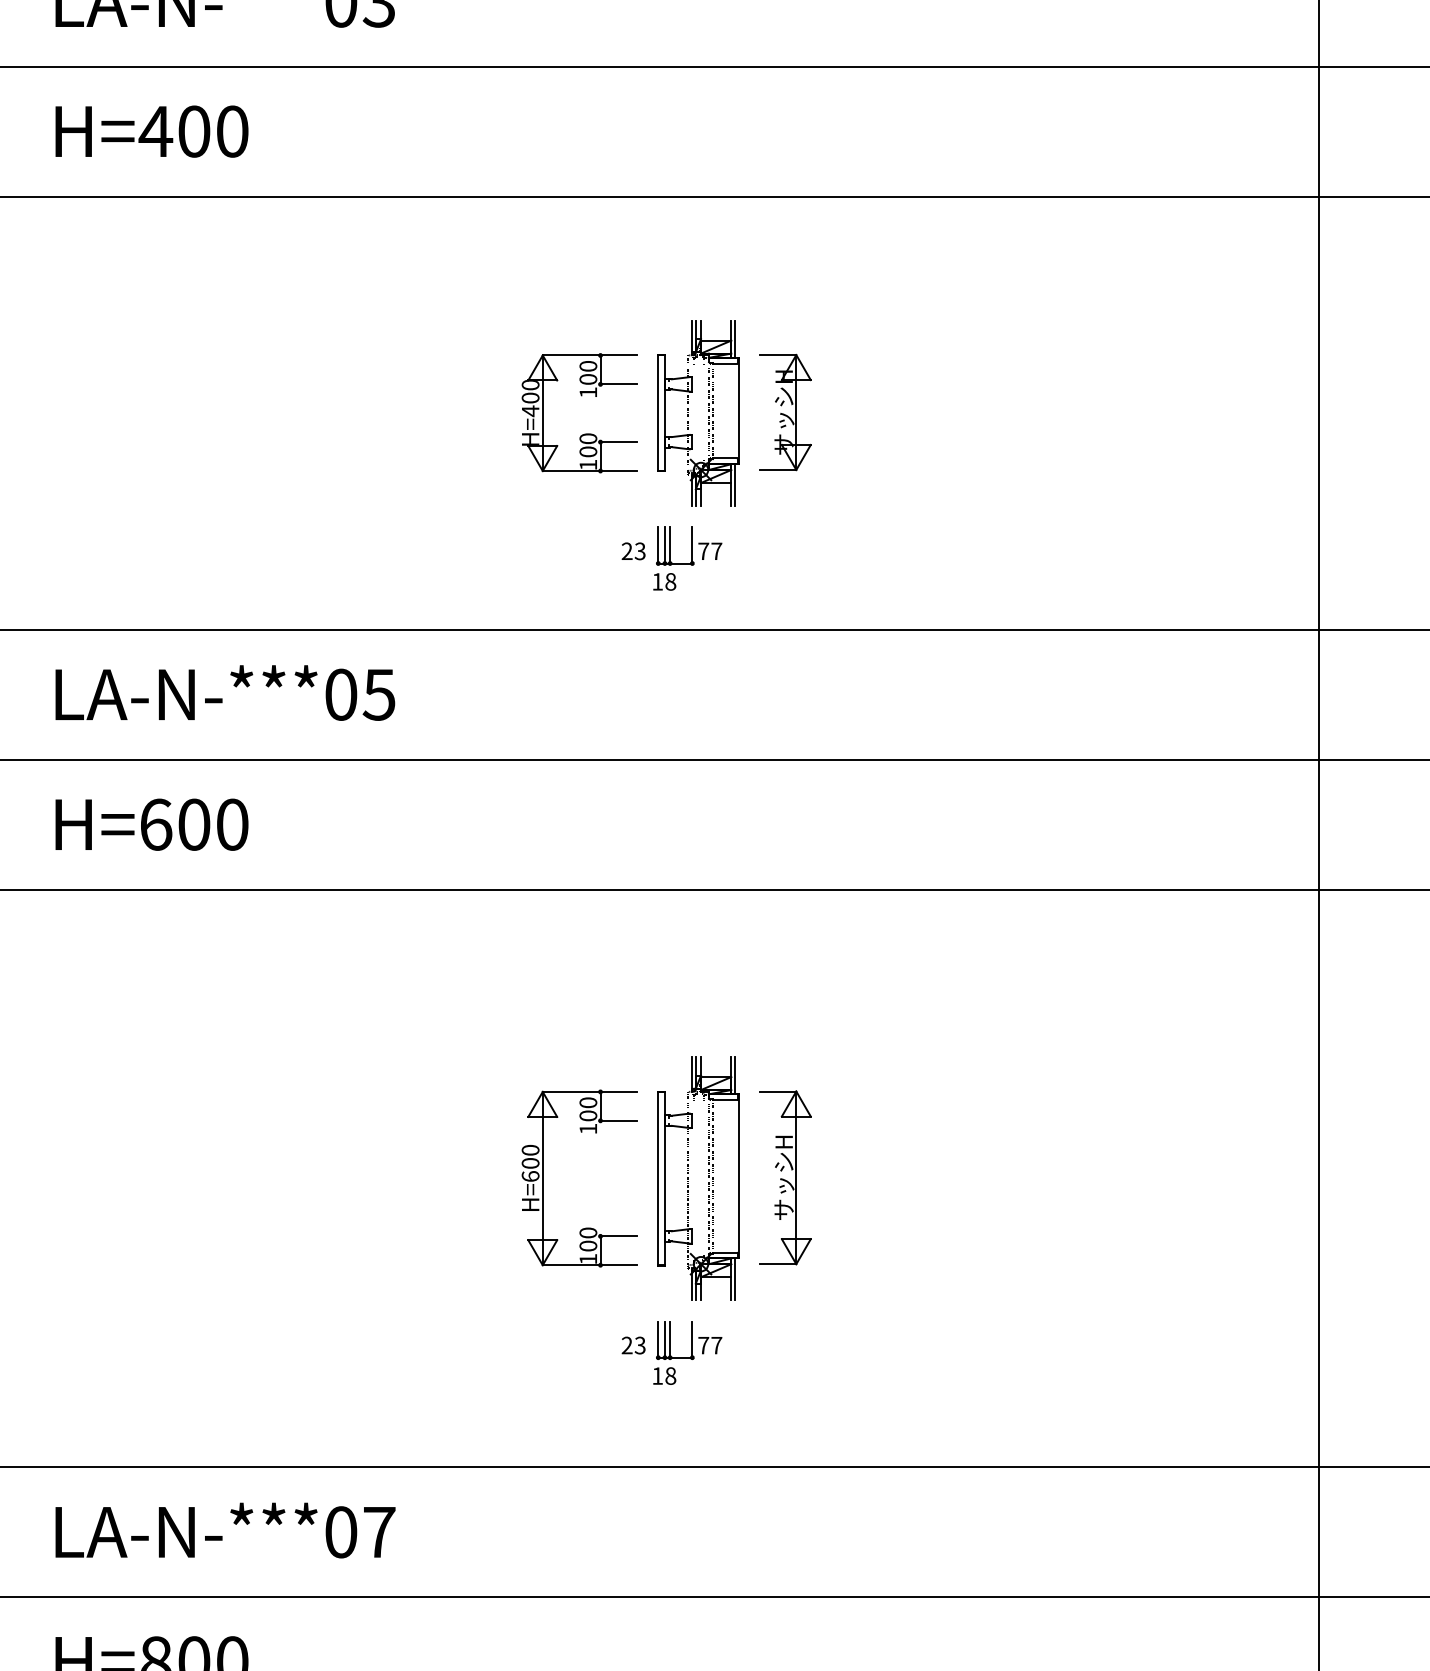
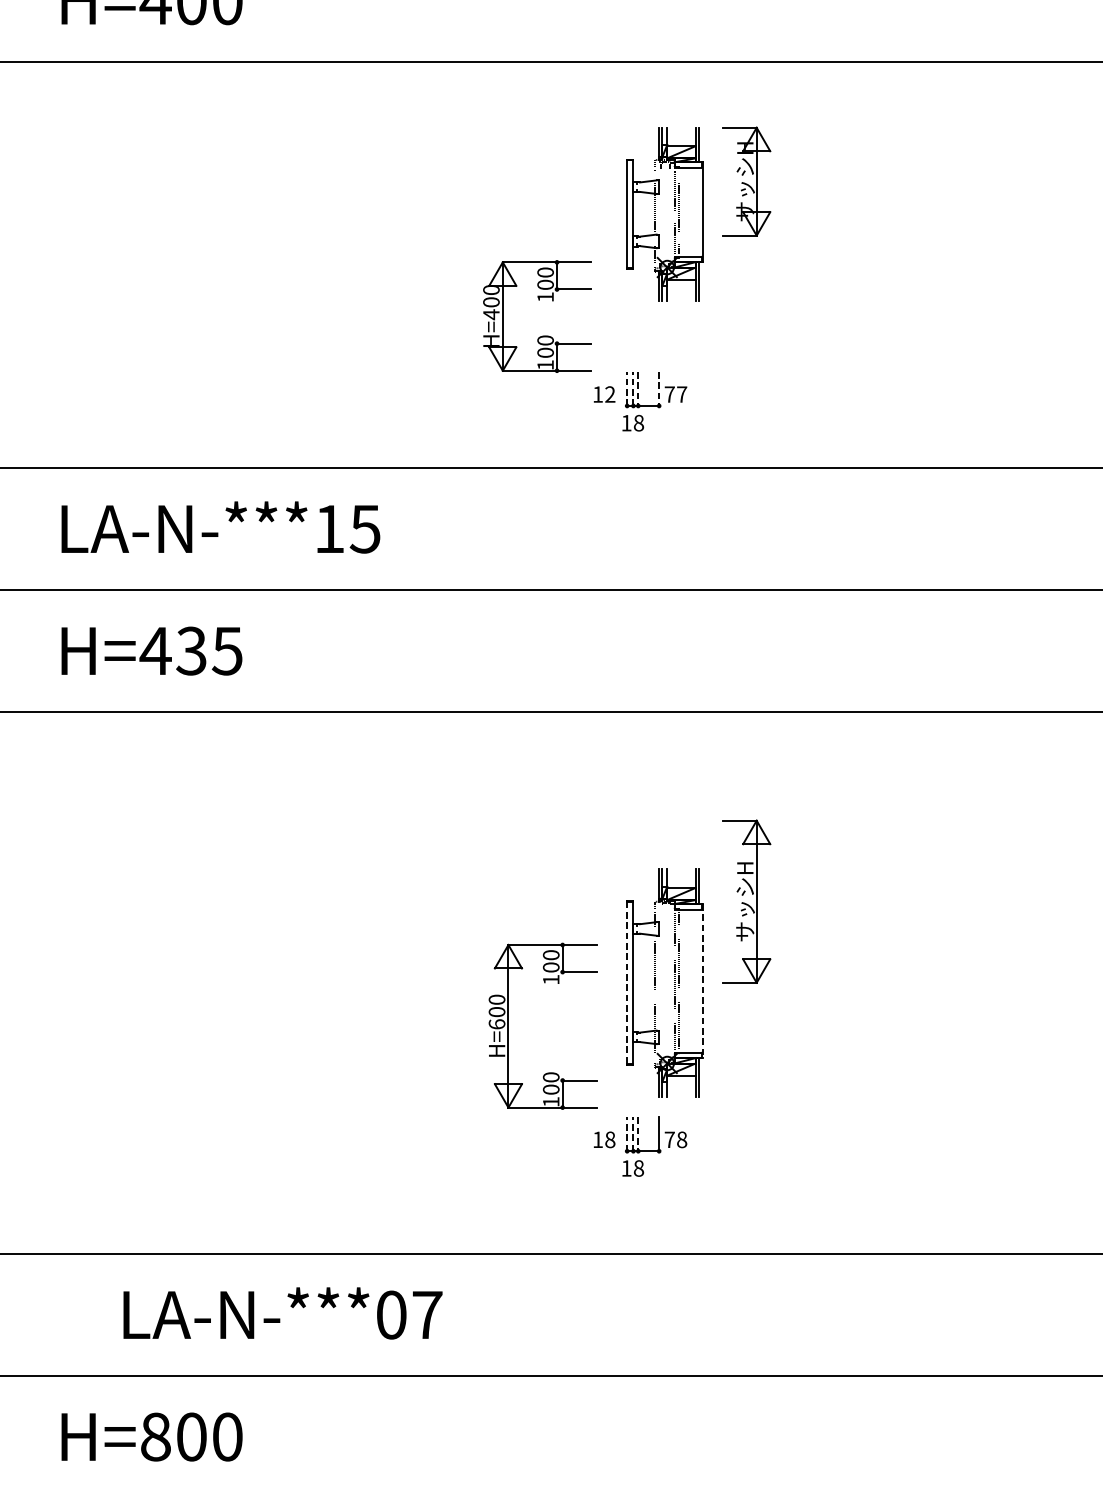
part: (581, 396) -> (539, 300), moved
part: (688, 412) -> (655, 213), moved
part: (785, 412) -> (746, 181), moved
line: (658, 544) -> (627, 388), solid -> dashed
line: (664, 544) -> (633, 388), solid -> dashed
line: (670, 545) -> (638, 389), solid -> dashed
line: (692, 545) -> (659, 389), solid -> dashed
text: (633, 551) -> (603, 394), 23 -> 12
text: (341, 694) -> (329, 528), LA-N-***05 -> LA-N-***15
text: (193, 824) -> (191, 650), H=600 -> H=435
line: (738, 1176) -> (702, 981), solid -> dashed
part: (785, 1177) -> (746, 901), moved
part: (543, 1178) -> (509, 1026), moved
line: (658, 1178) -> (627, 983), solid -> dashed
line: (658, 1339) -> (627, 1134), solid -> dashed
line: (664, 1339) -> (633, 1134), solid -> dashed
line: (670, 1340) -> (638, 1135), solid -> dashed
text: (633, 1345) -> (603, 1139), 23 -> 18
text: (716, 1345) -> (681, 1139), 77 -> 78
text: (225, 1530) -> (282, 1313), moved

